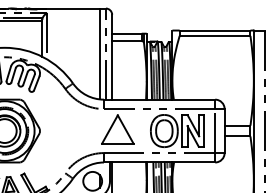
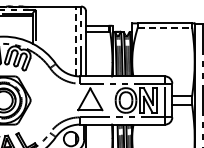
line: (215, 35) -> (165, 27), solid -> dashed
line: (99, 54) -> (76, 41), solid -> dashed

